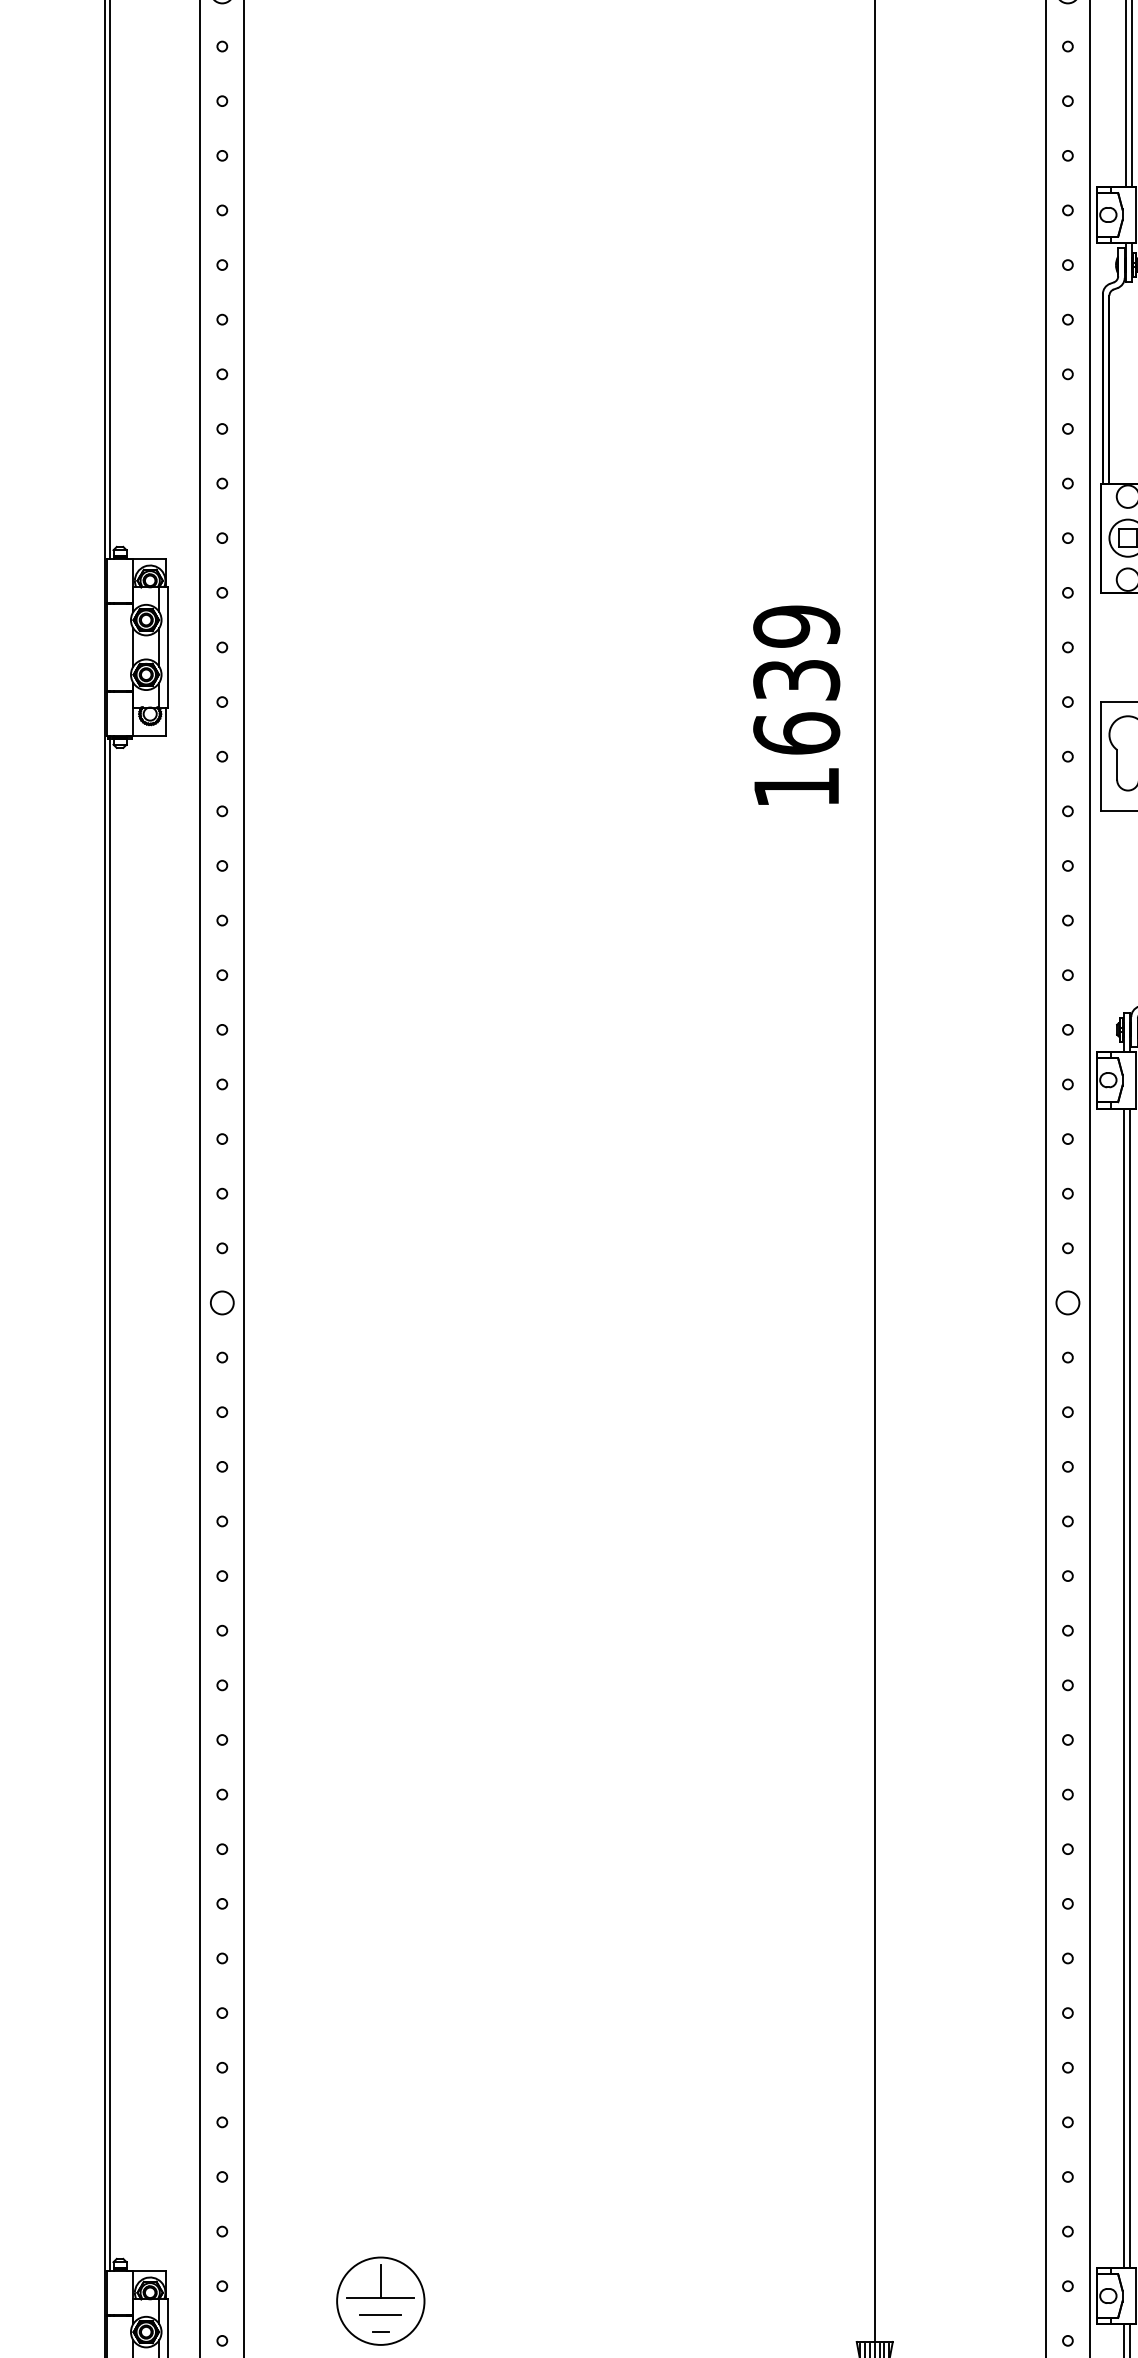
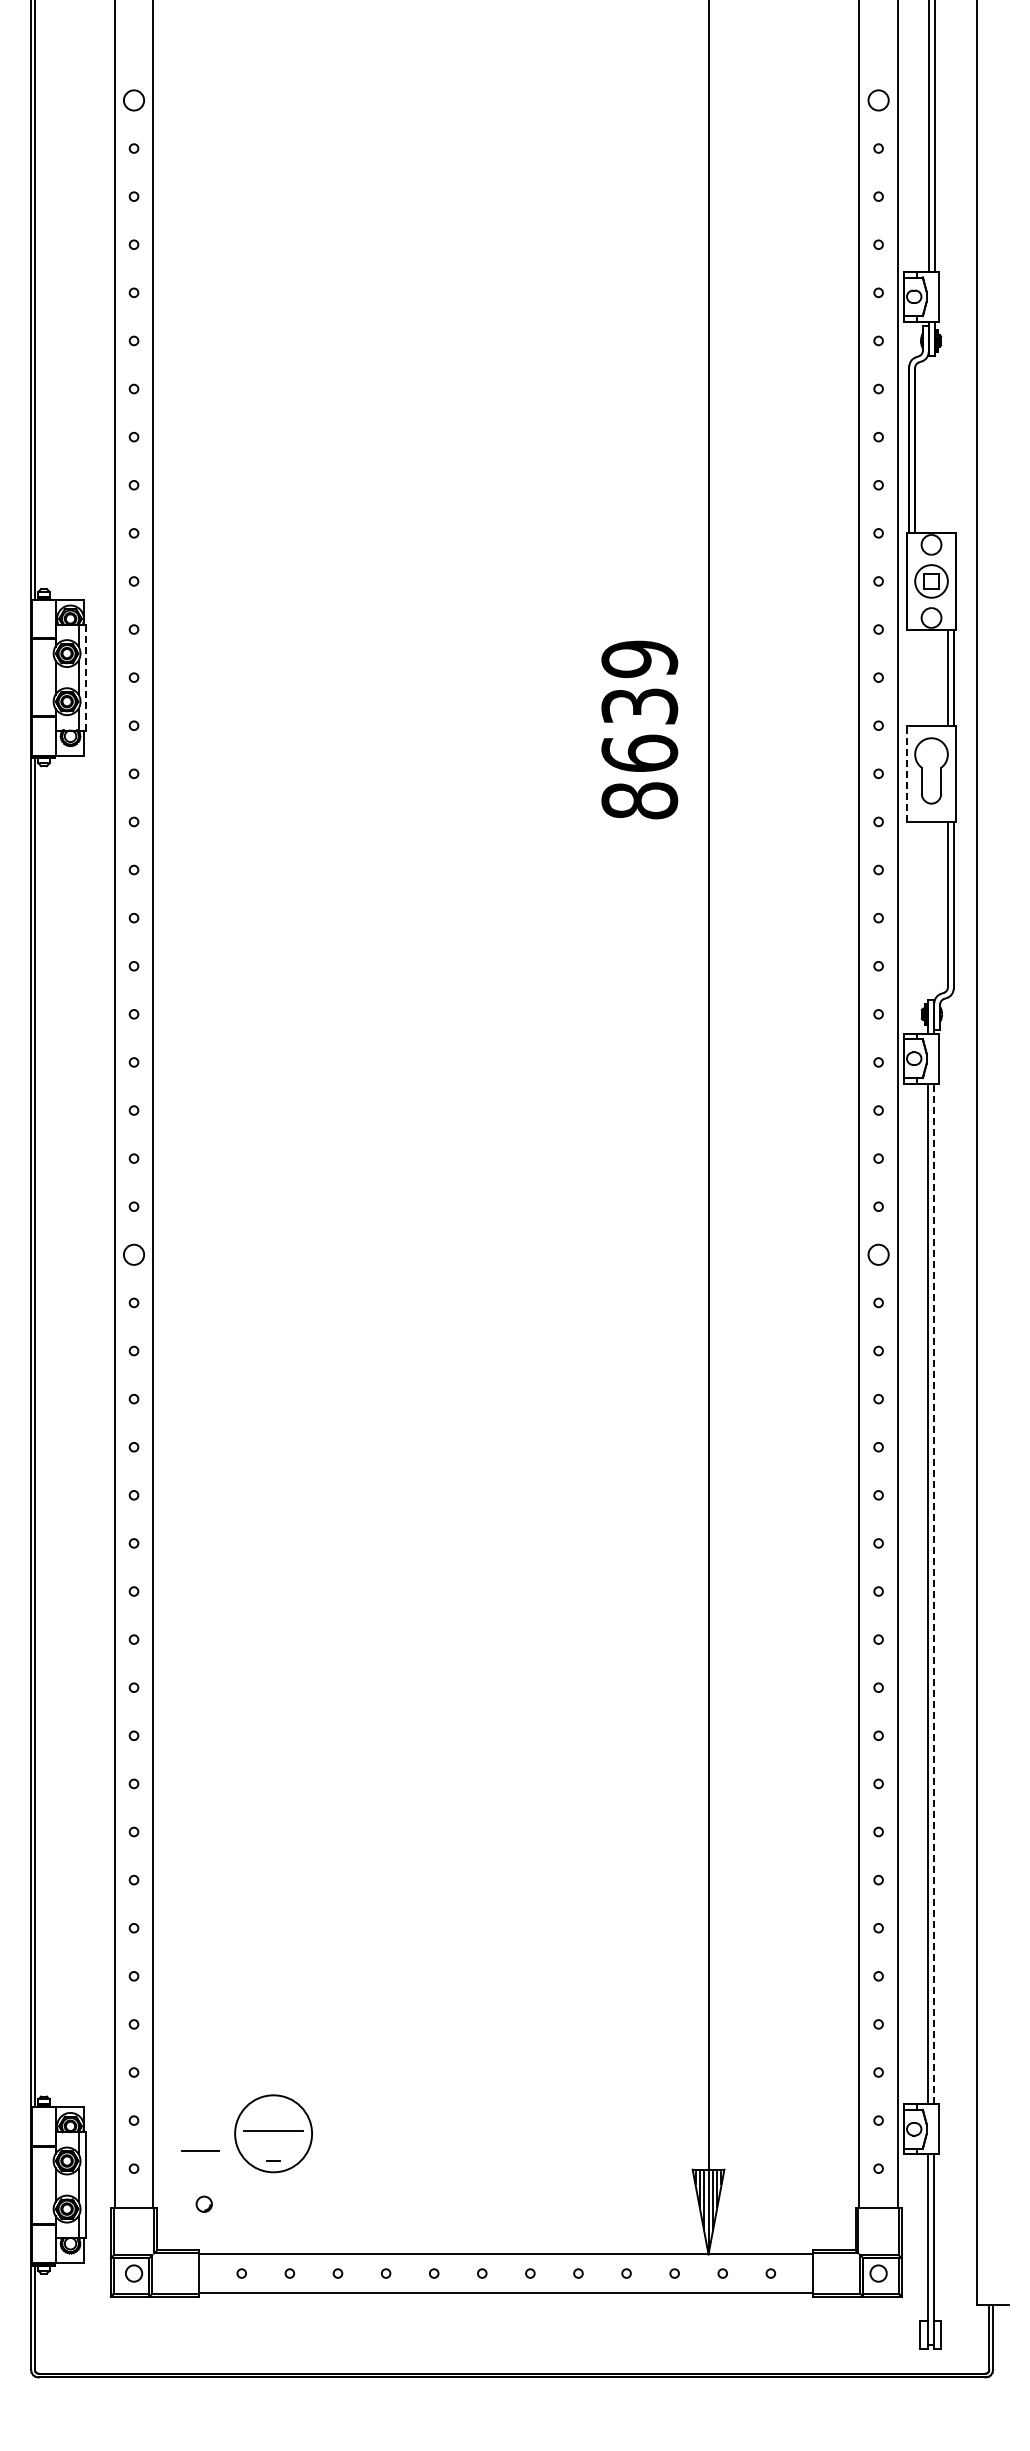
line: (168, 647) -> (86, 677), solid -> dashed
line: (1100, 756) -> (907, 773), solid -> dashed
text: (796, 786) -> (639, 800), 1639 -> 8639
line: (1130, 1687) -> (933, 1593), solid -> dashed
line: (380, 2280) -> (273, 2115), removed
line: (380, 2314) -> (200, 2150), moved

